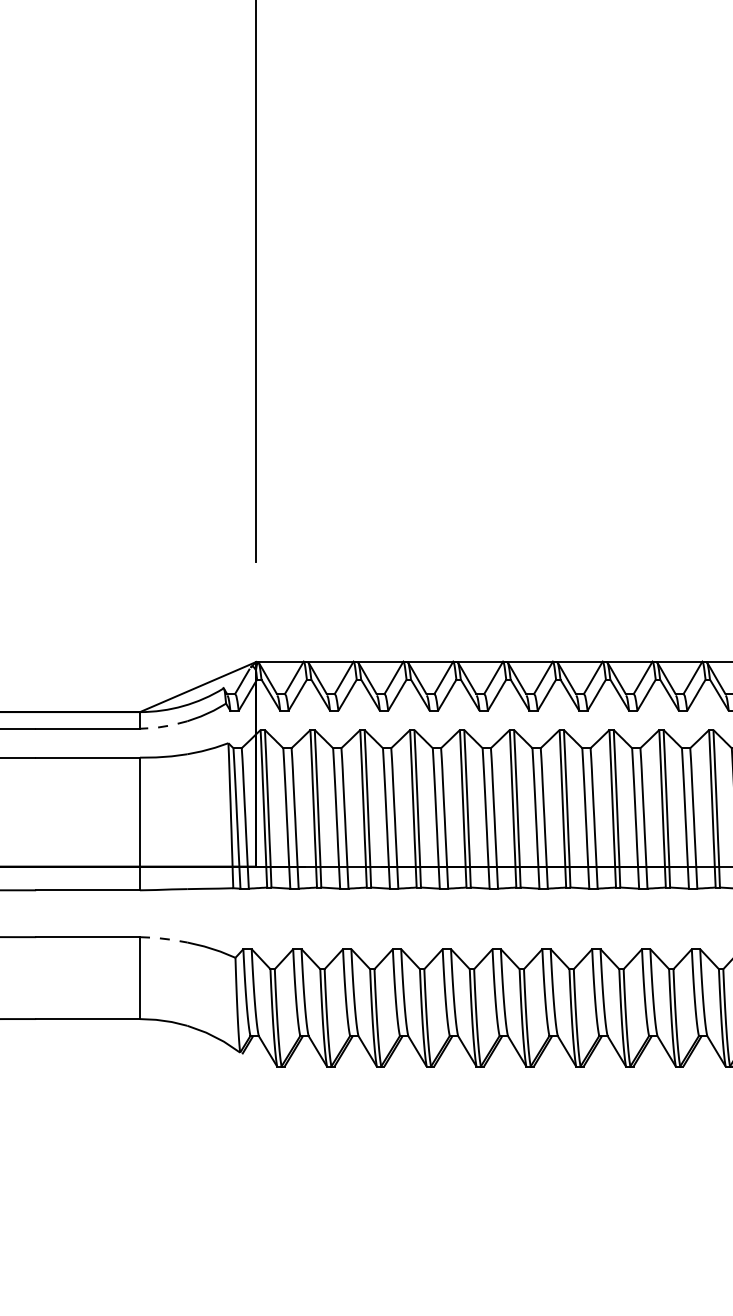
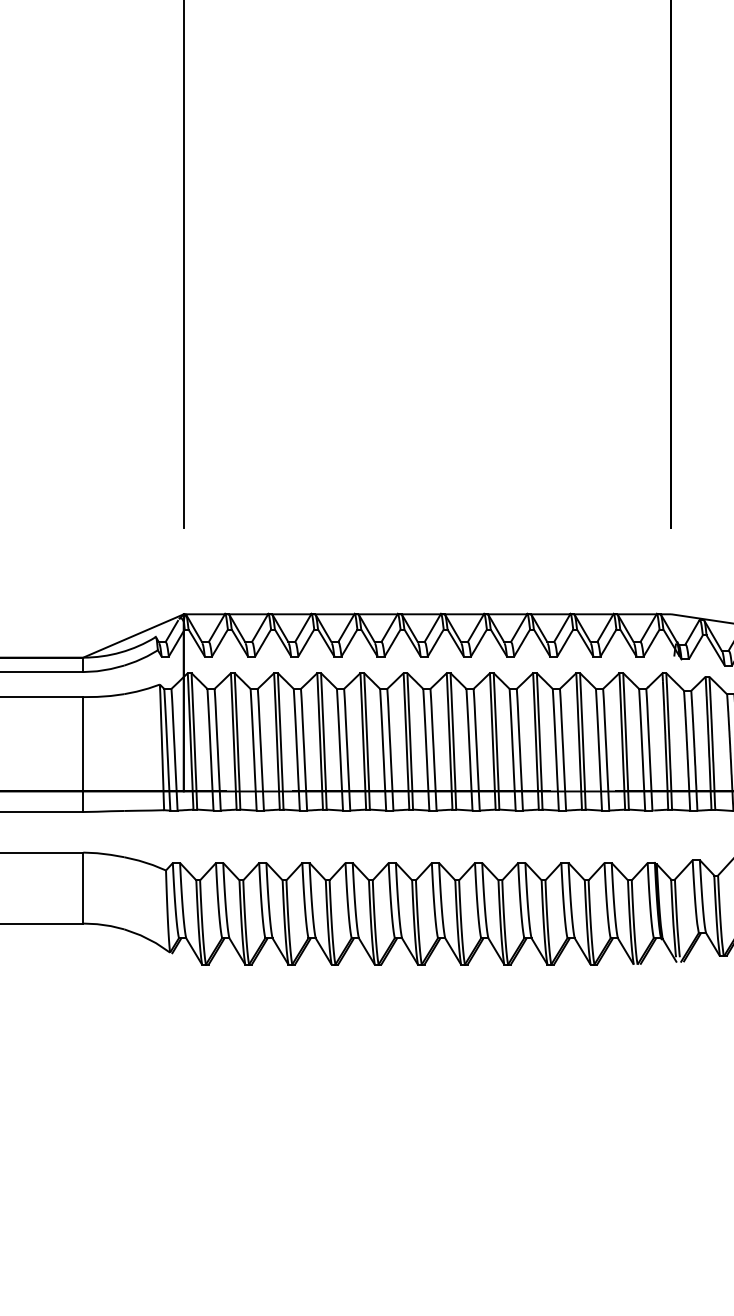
line: (164, 726) -> (104, 670), dashed -> solid
line: (164, 939) -> (104, 854), dashed -> solid

